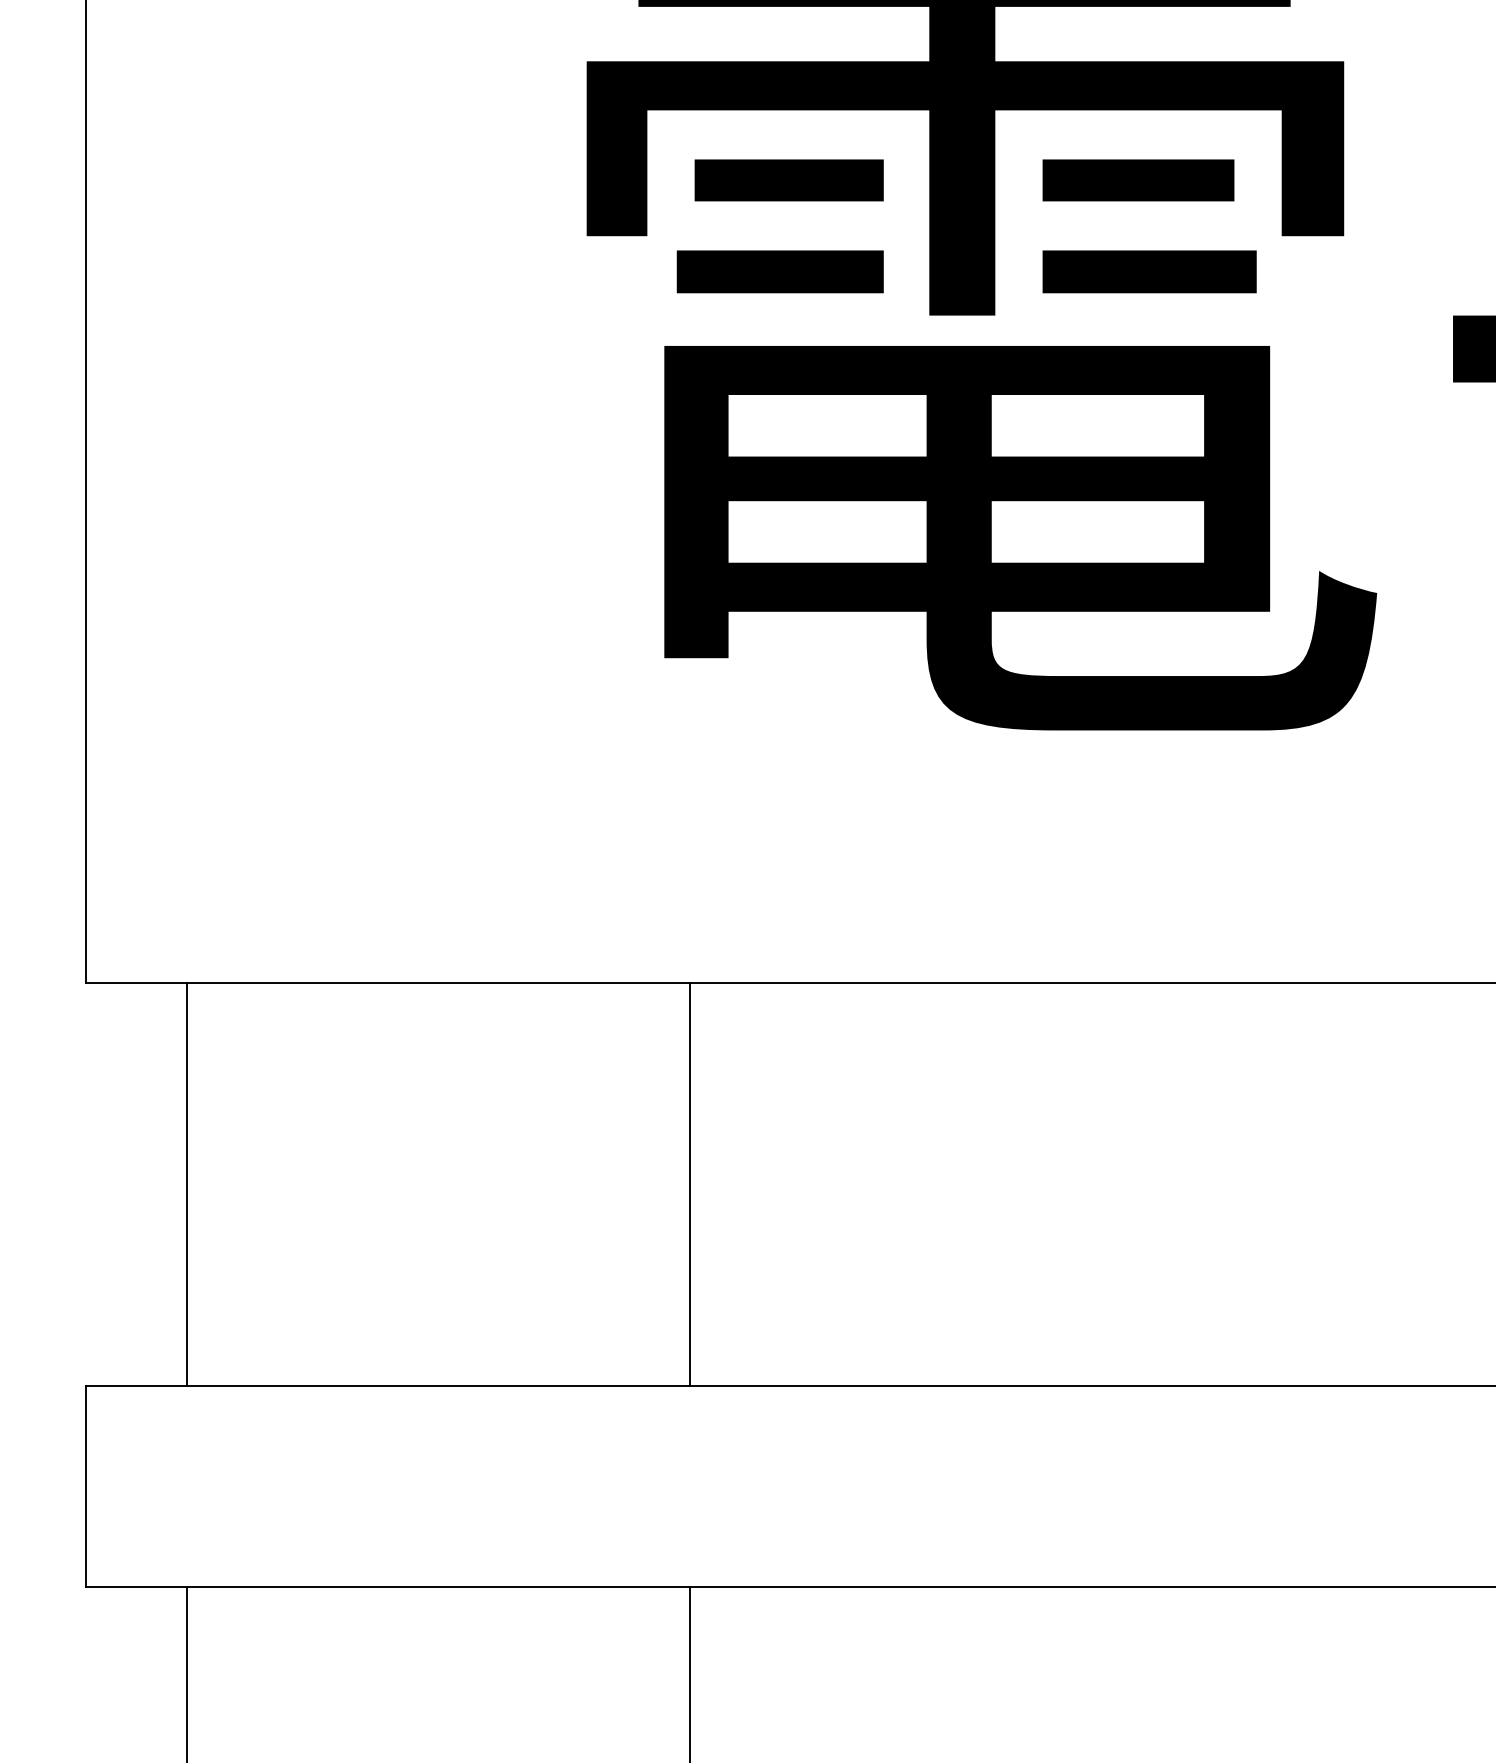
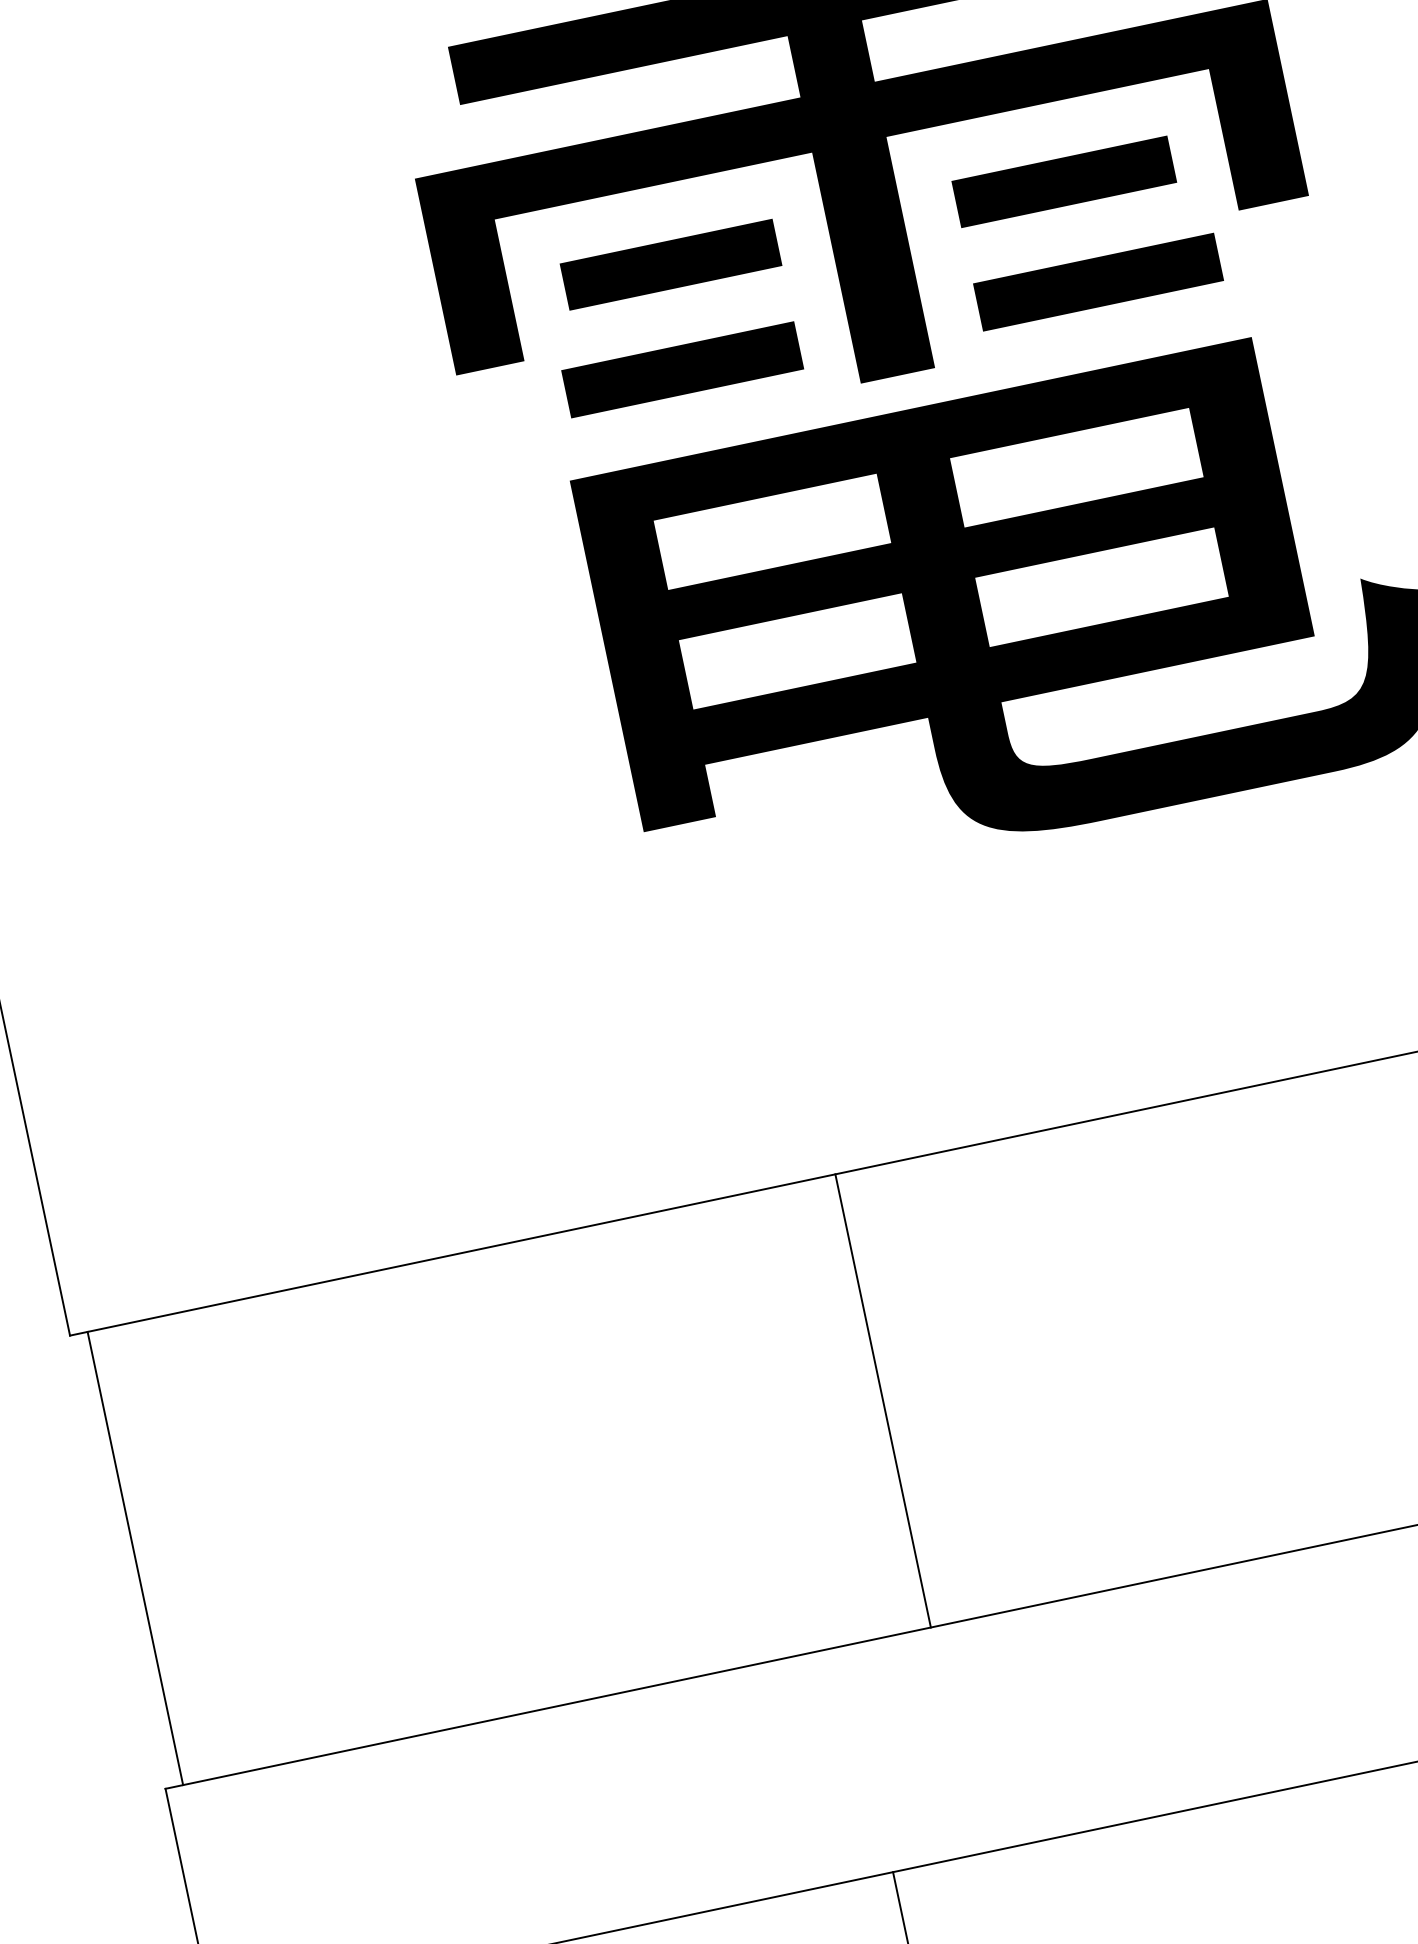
line: (186, 1184) -> (134, 1558), moved
line: (689, 1184) -> (882, 1400), moved

